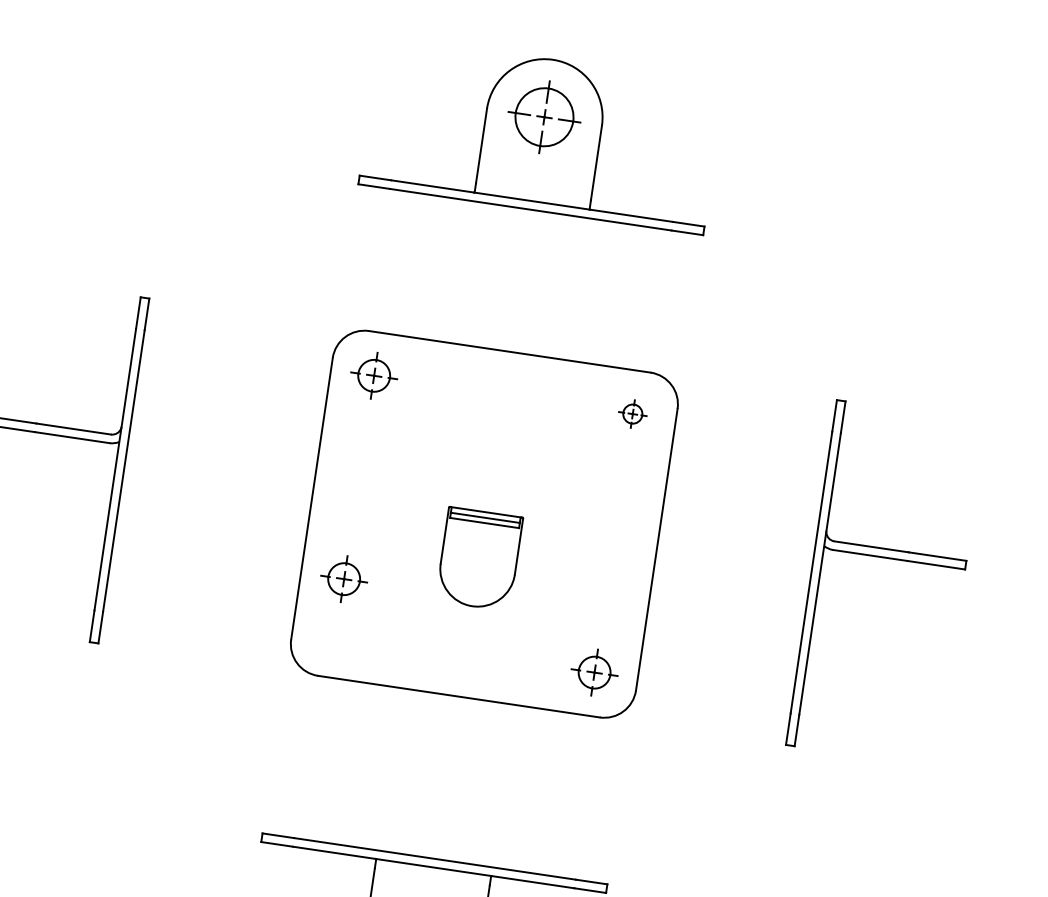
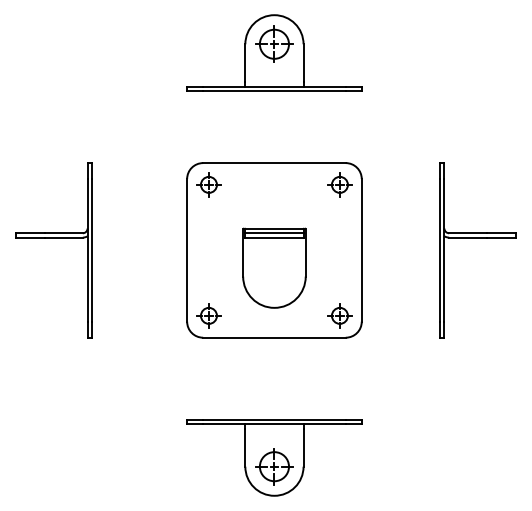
part: (632, 413) -> (339, 184), size x1.67
part: (479, 558) -> (274, 267), size x1.67
part: (343, 578) -> (208, 315), moved

